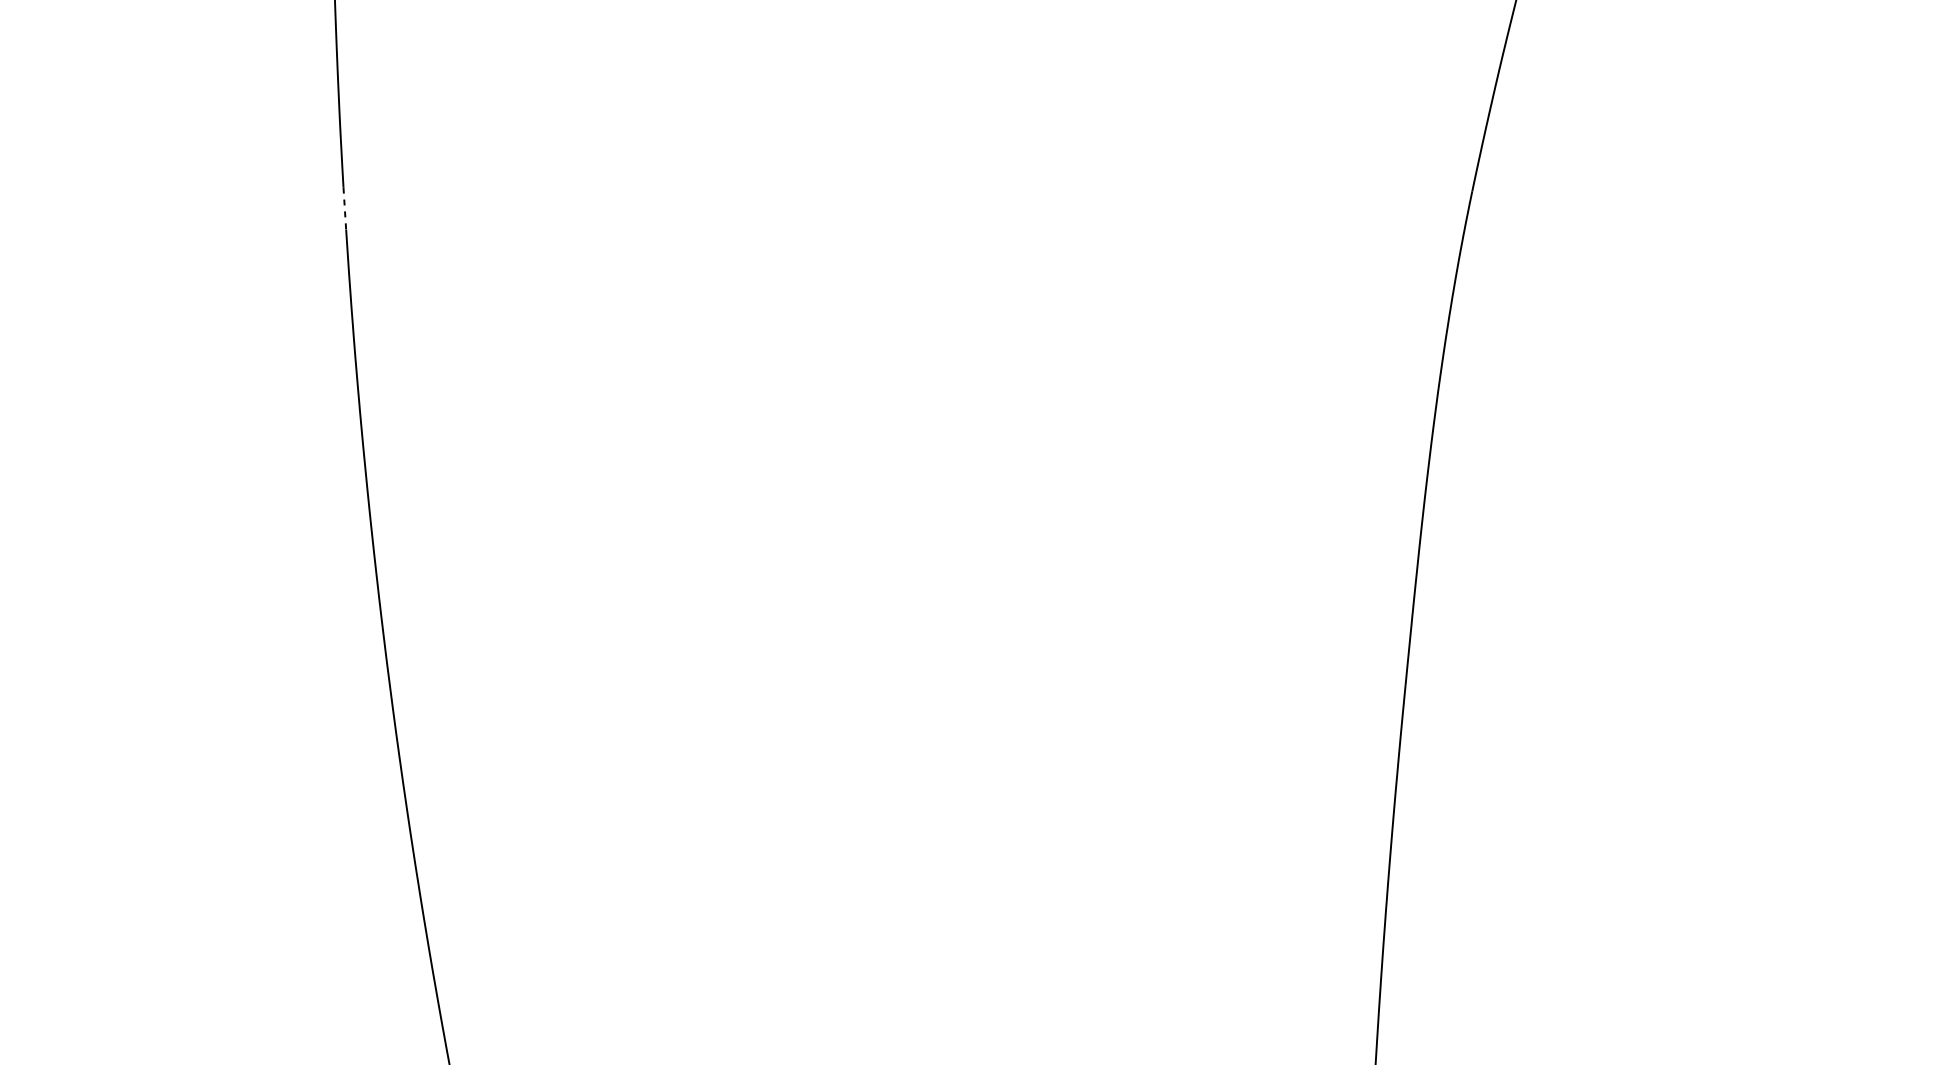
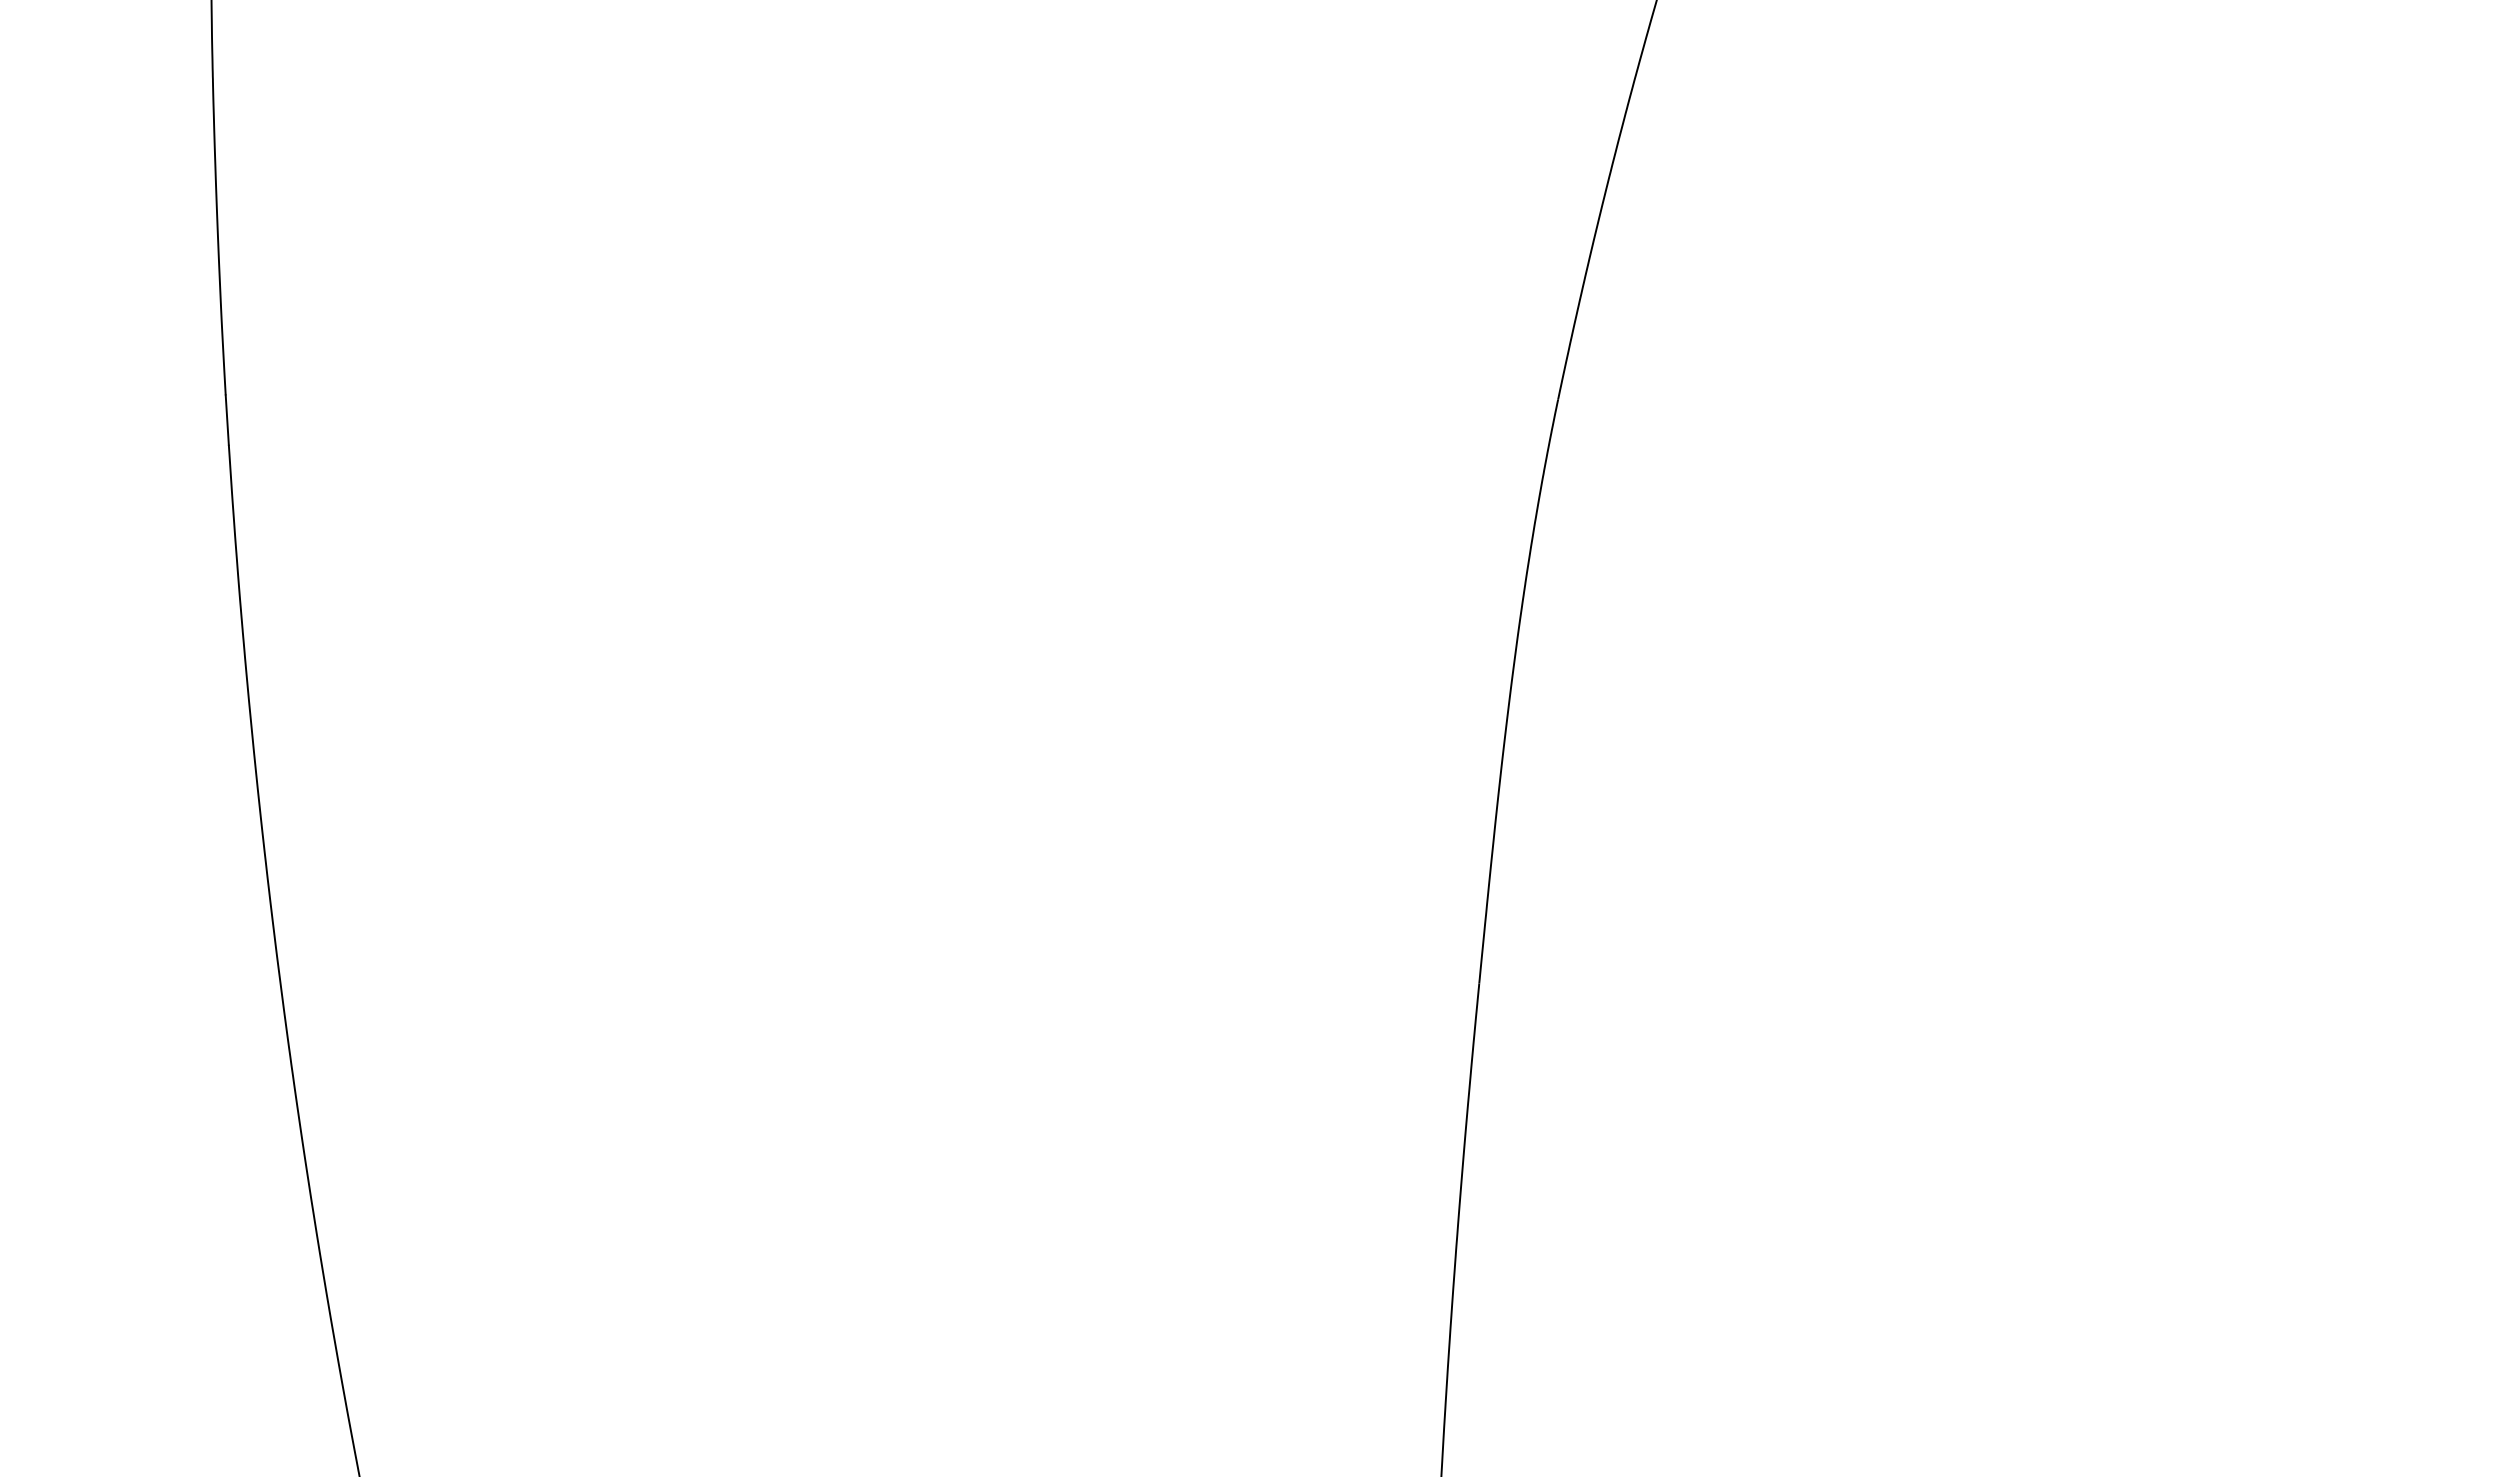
line: (345, 208) -> (227, 420), dashed -> solid

